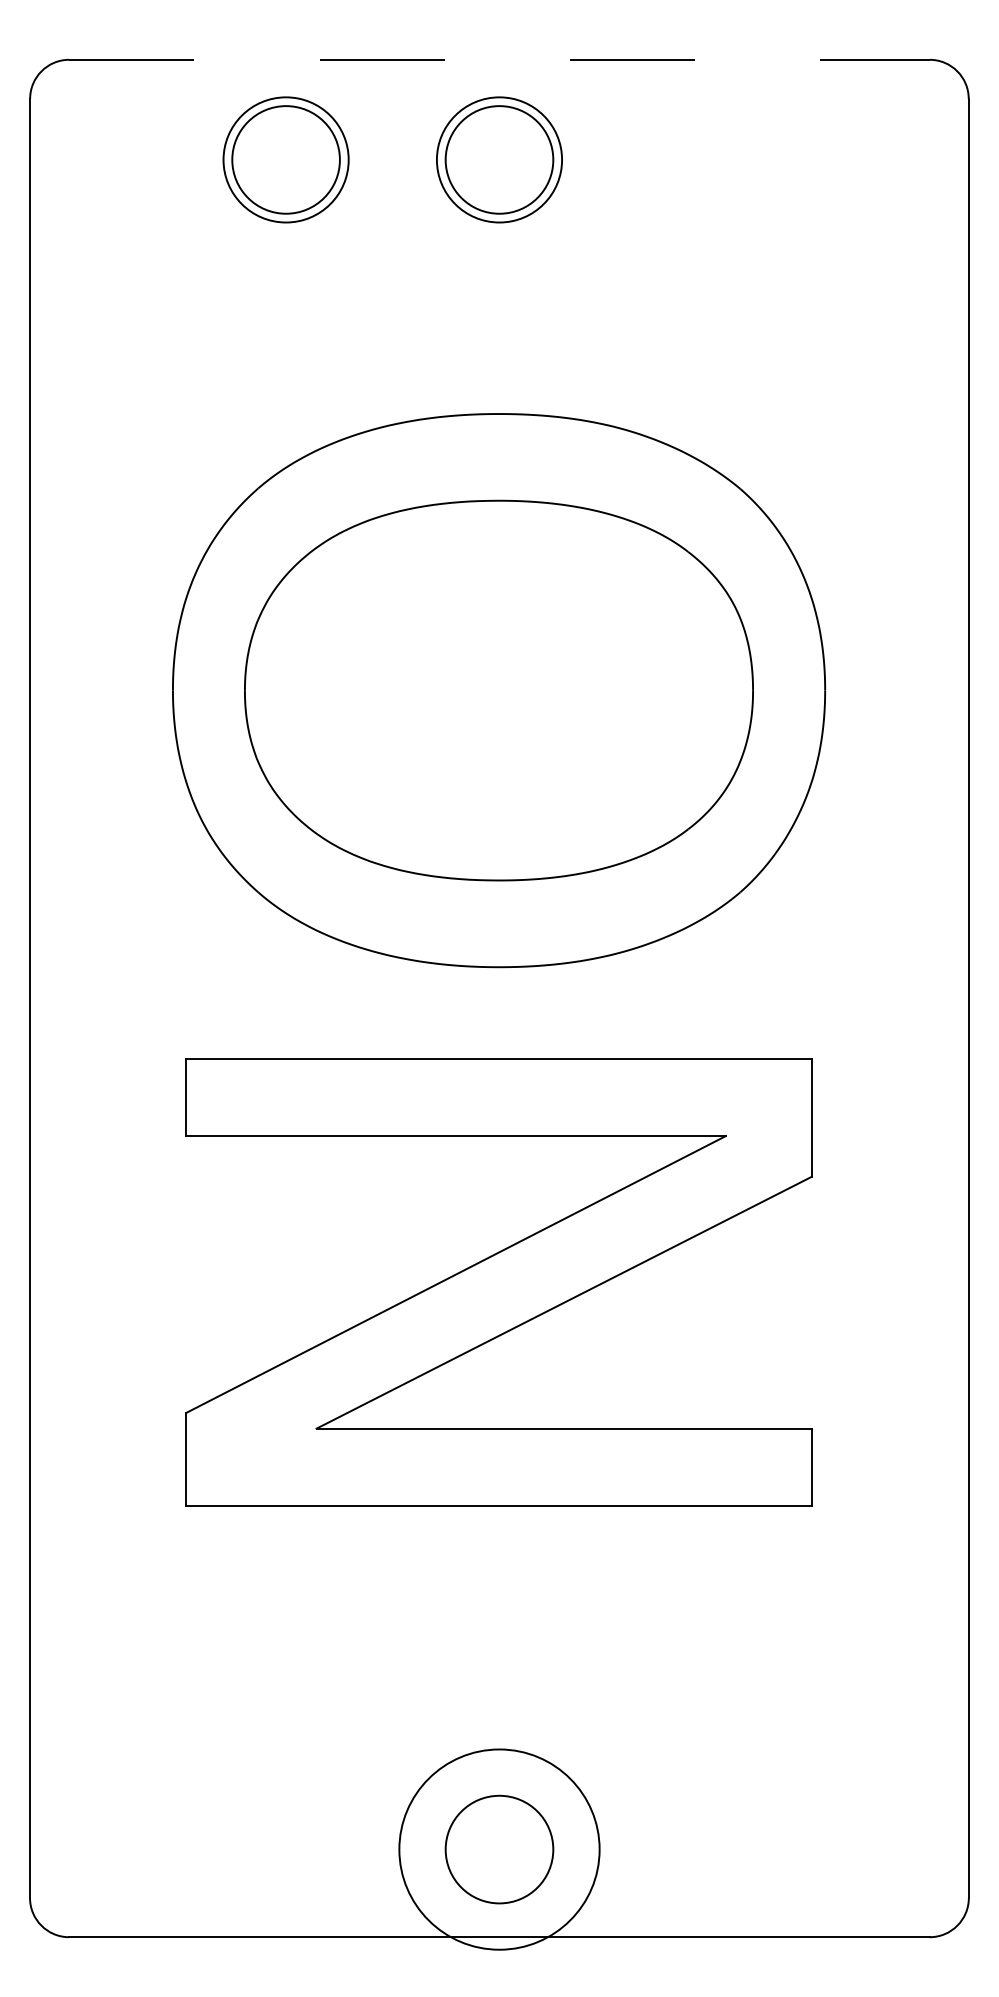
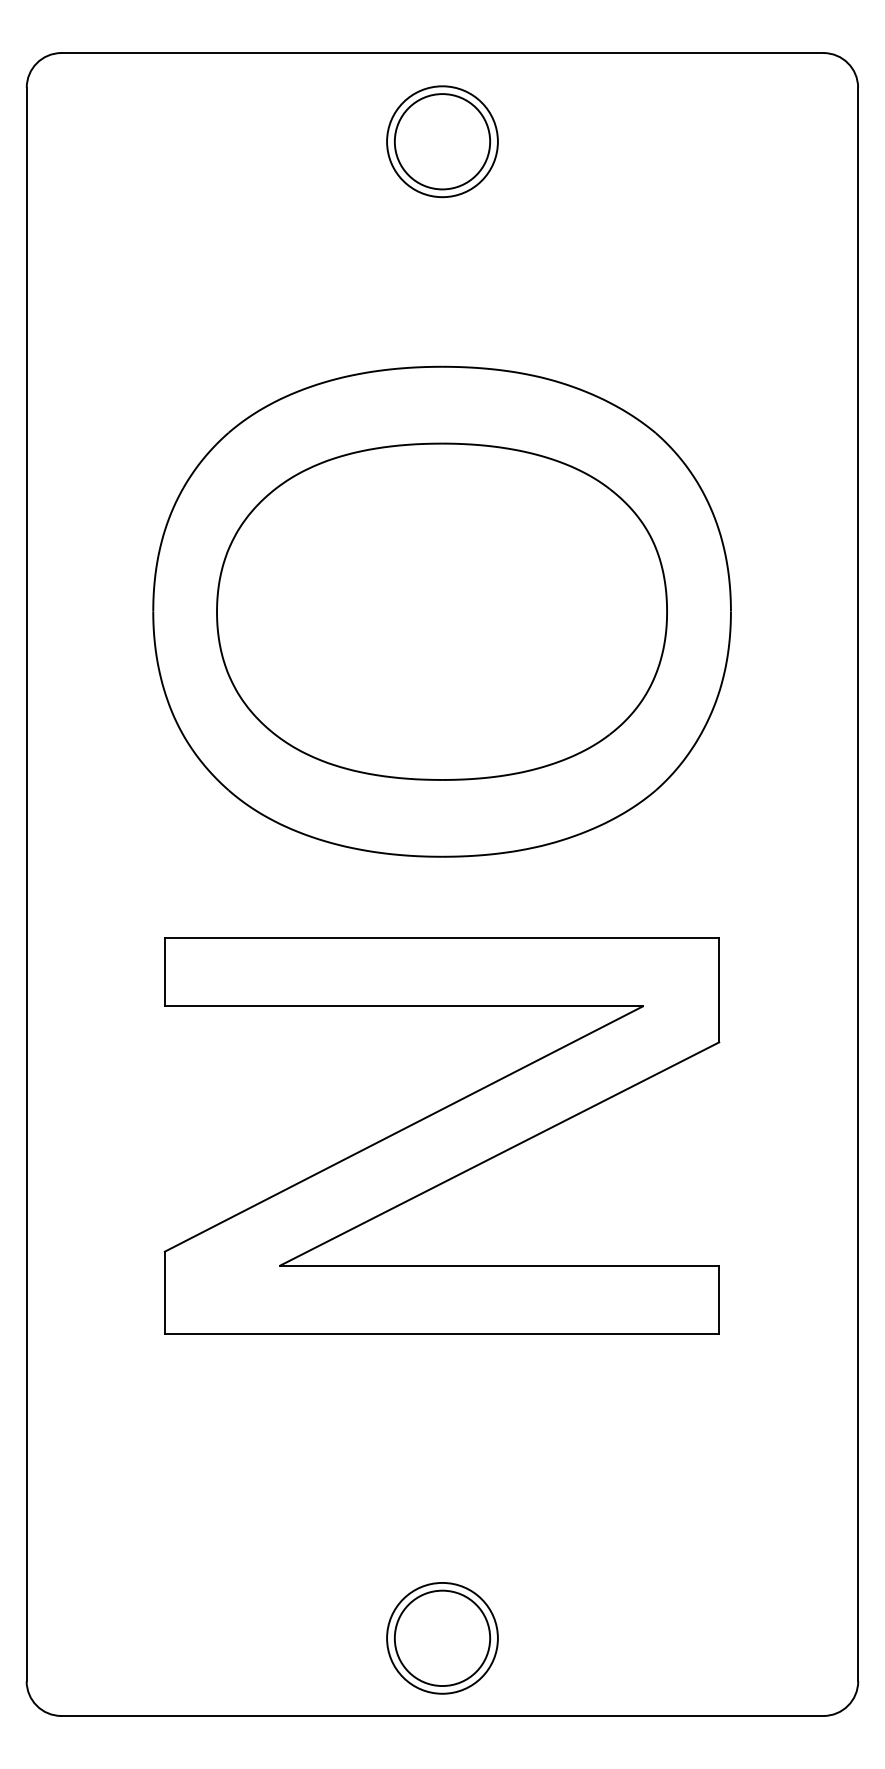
line: (499, 60) -> (442, 53), dashed -> solid
part: (286, 159) -> (253, 141), removed
circle: (499, 1848) -> (442, 1637), size x0.62

